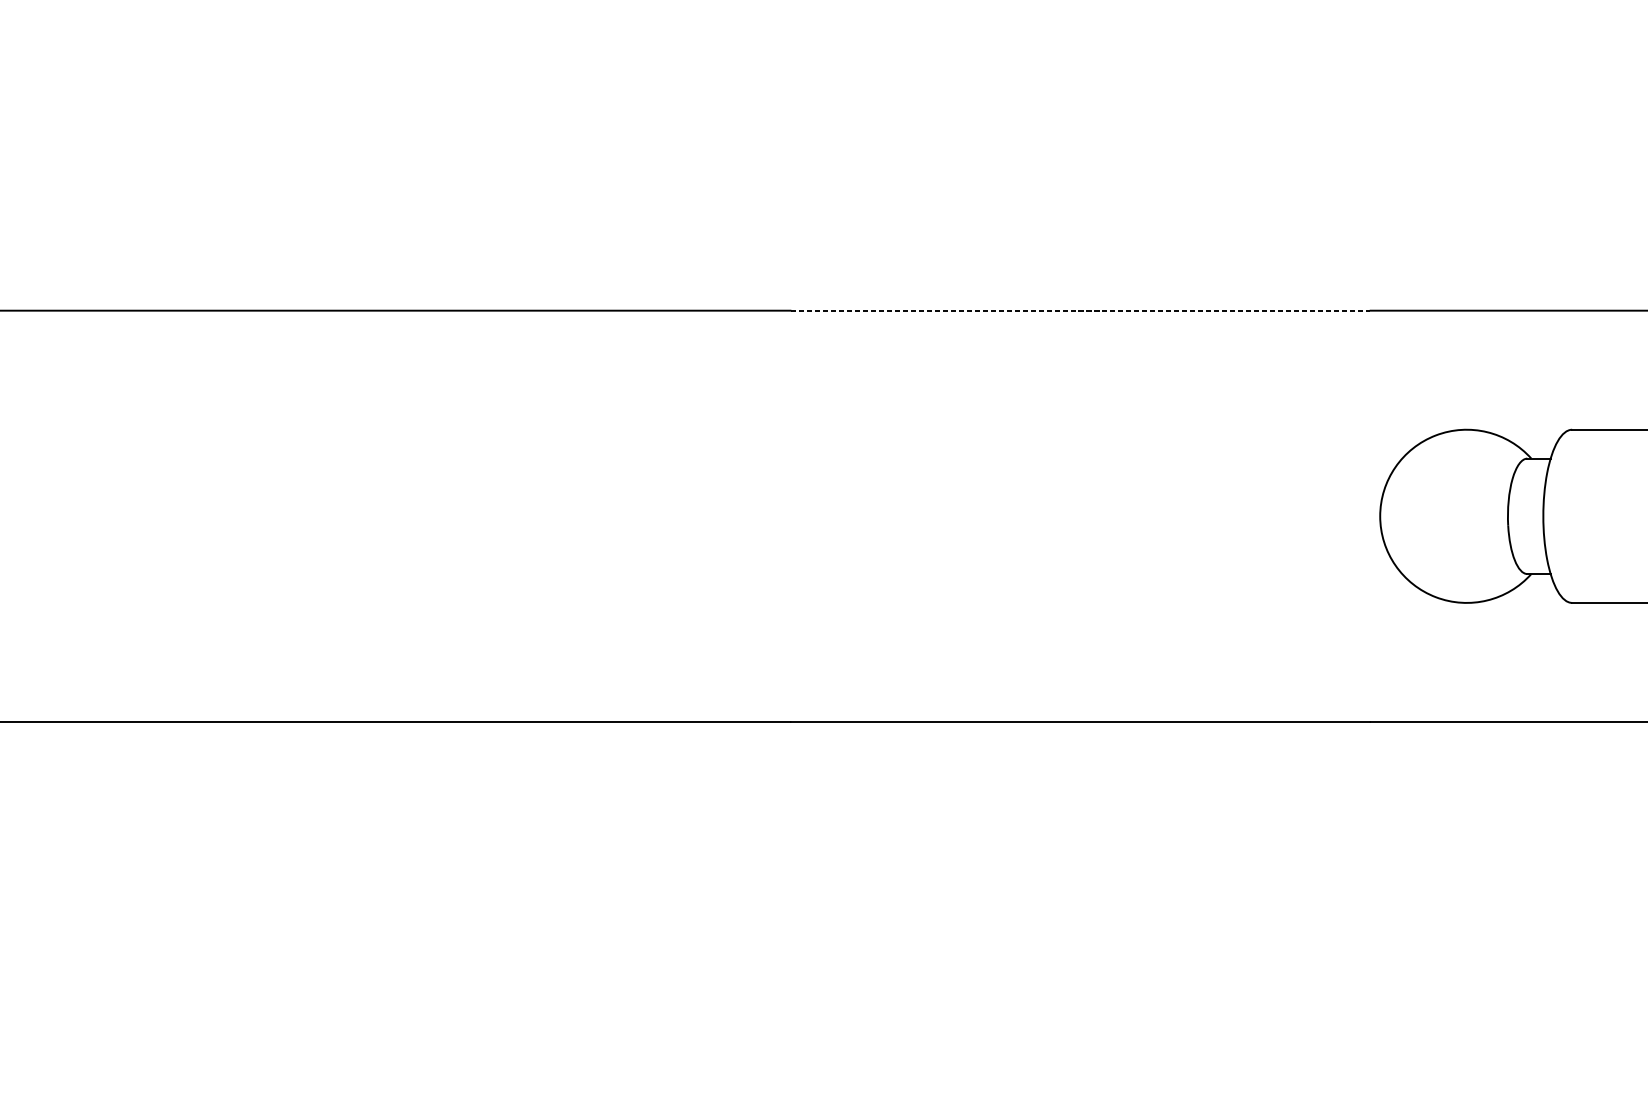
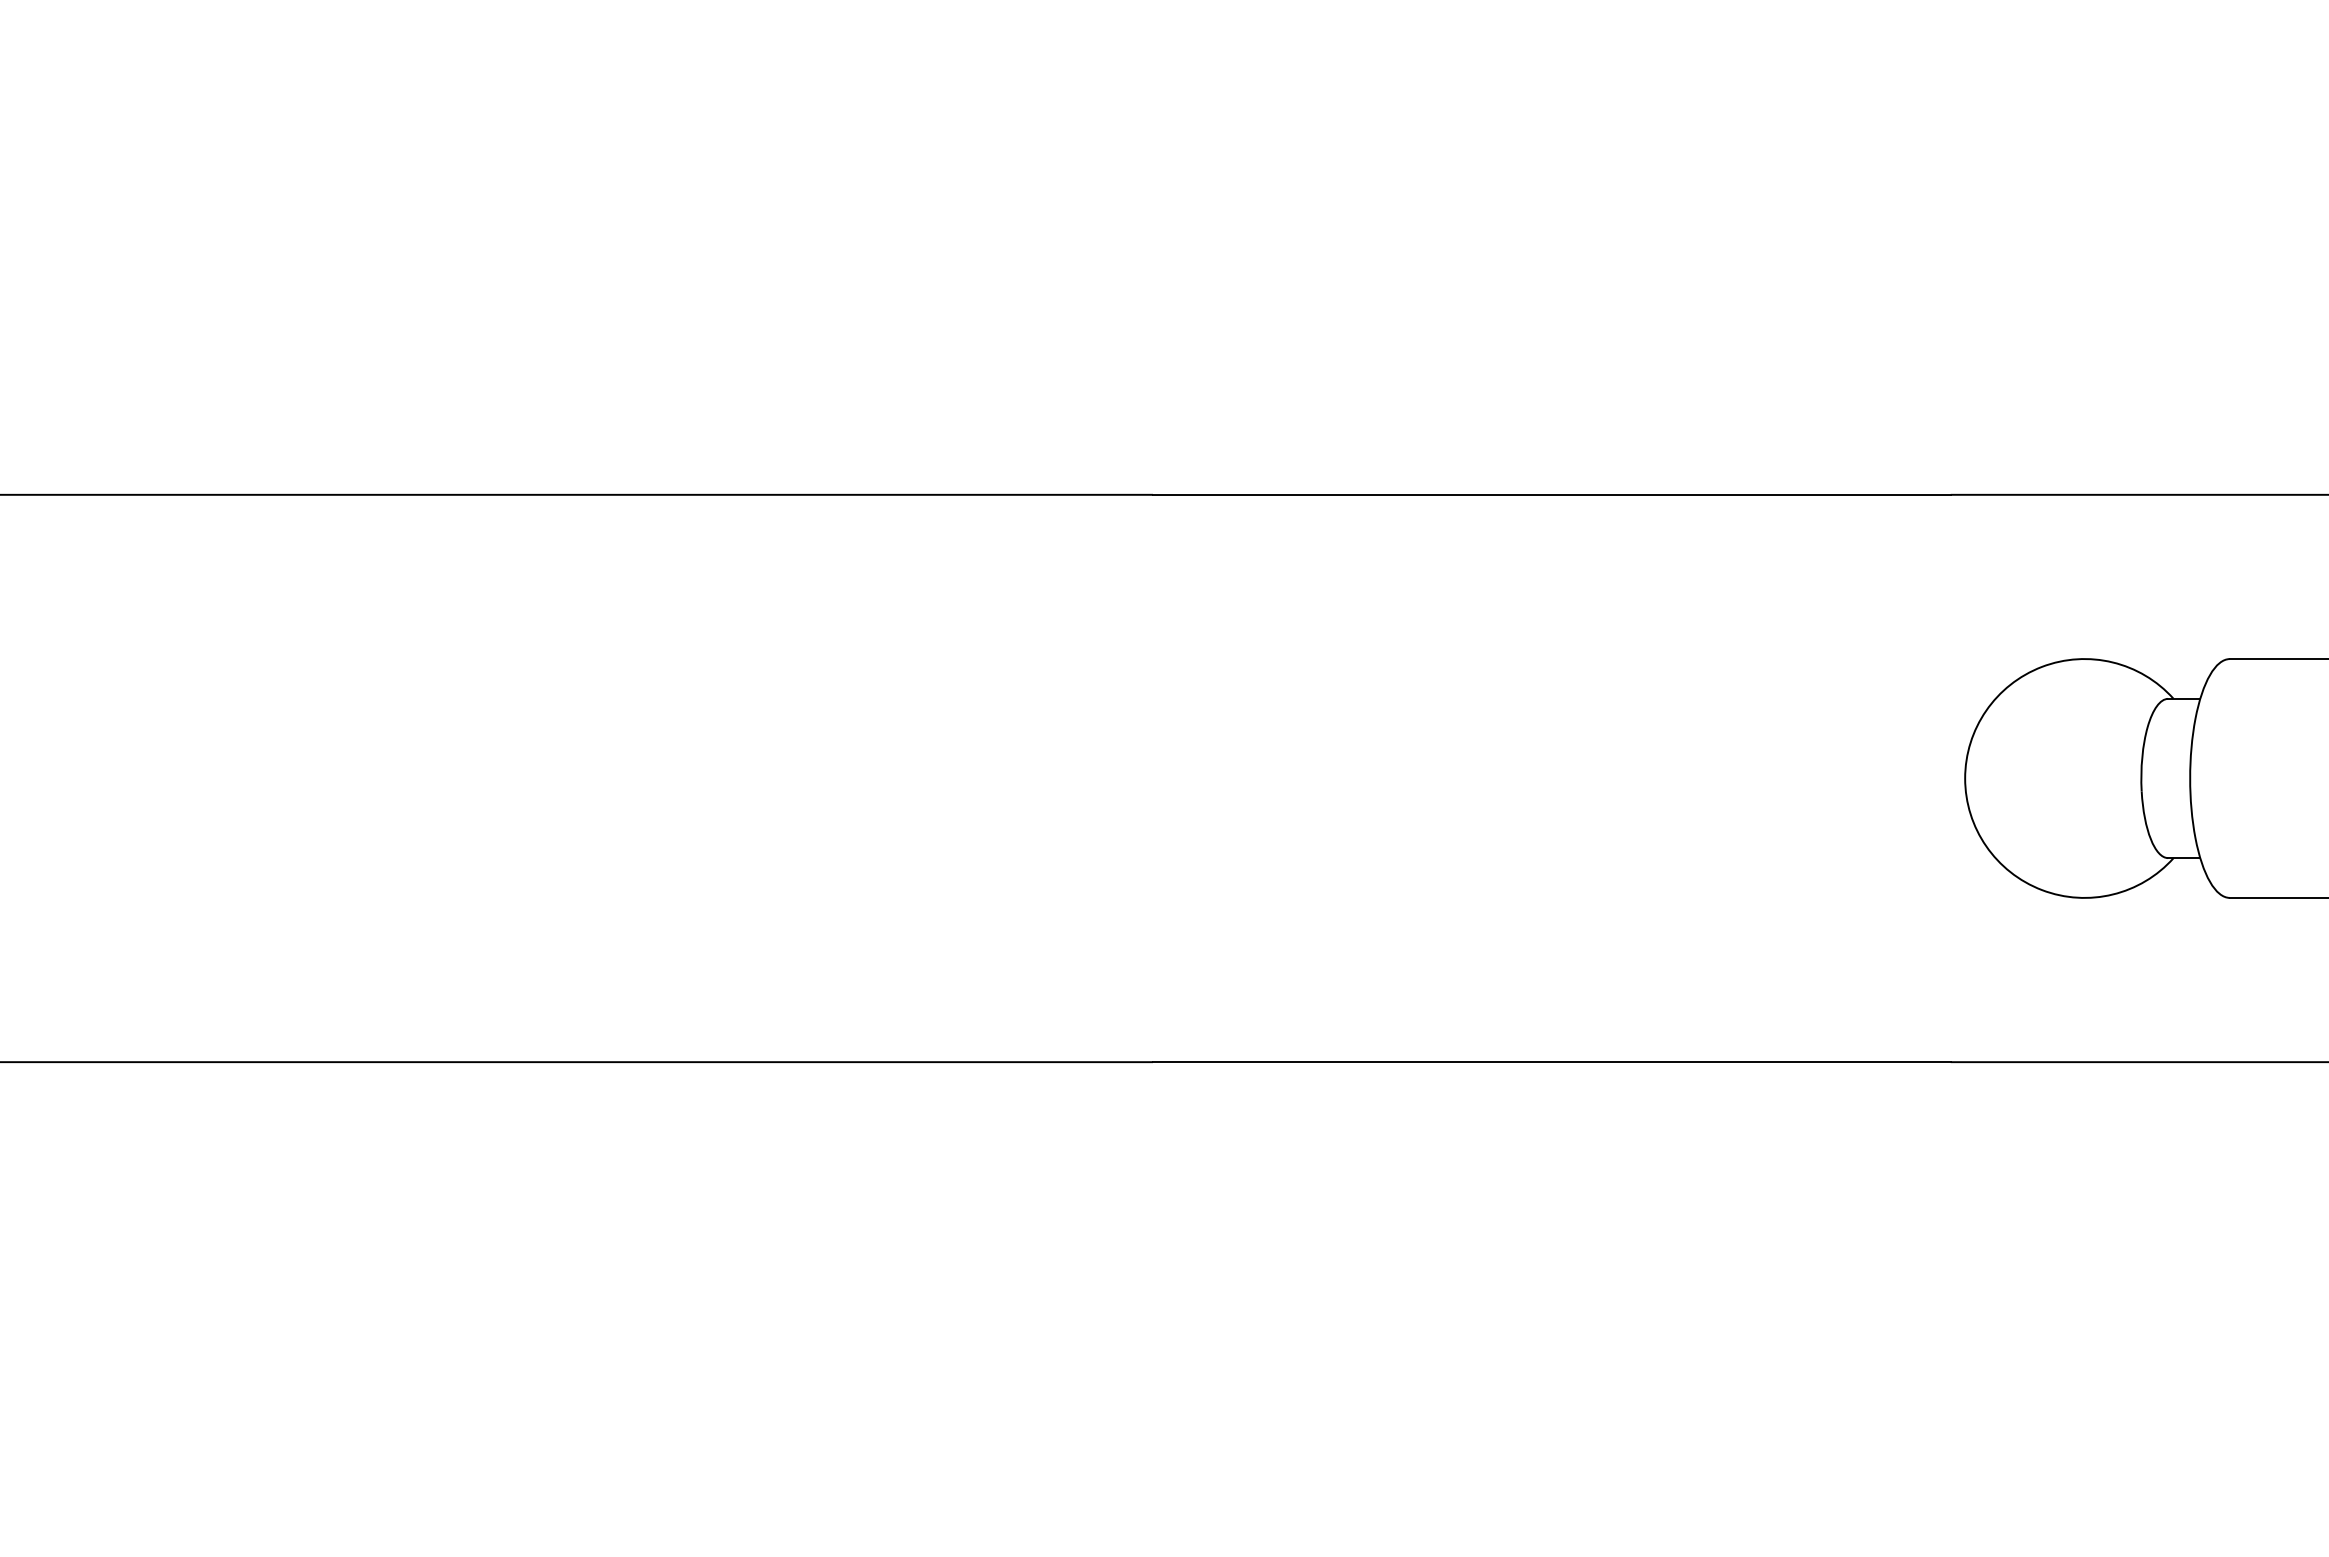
line: (1080, 310) -> (1551, 494), dashed -> solid

